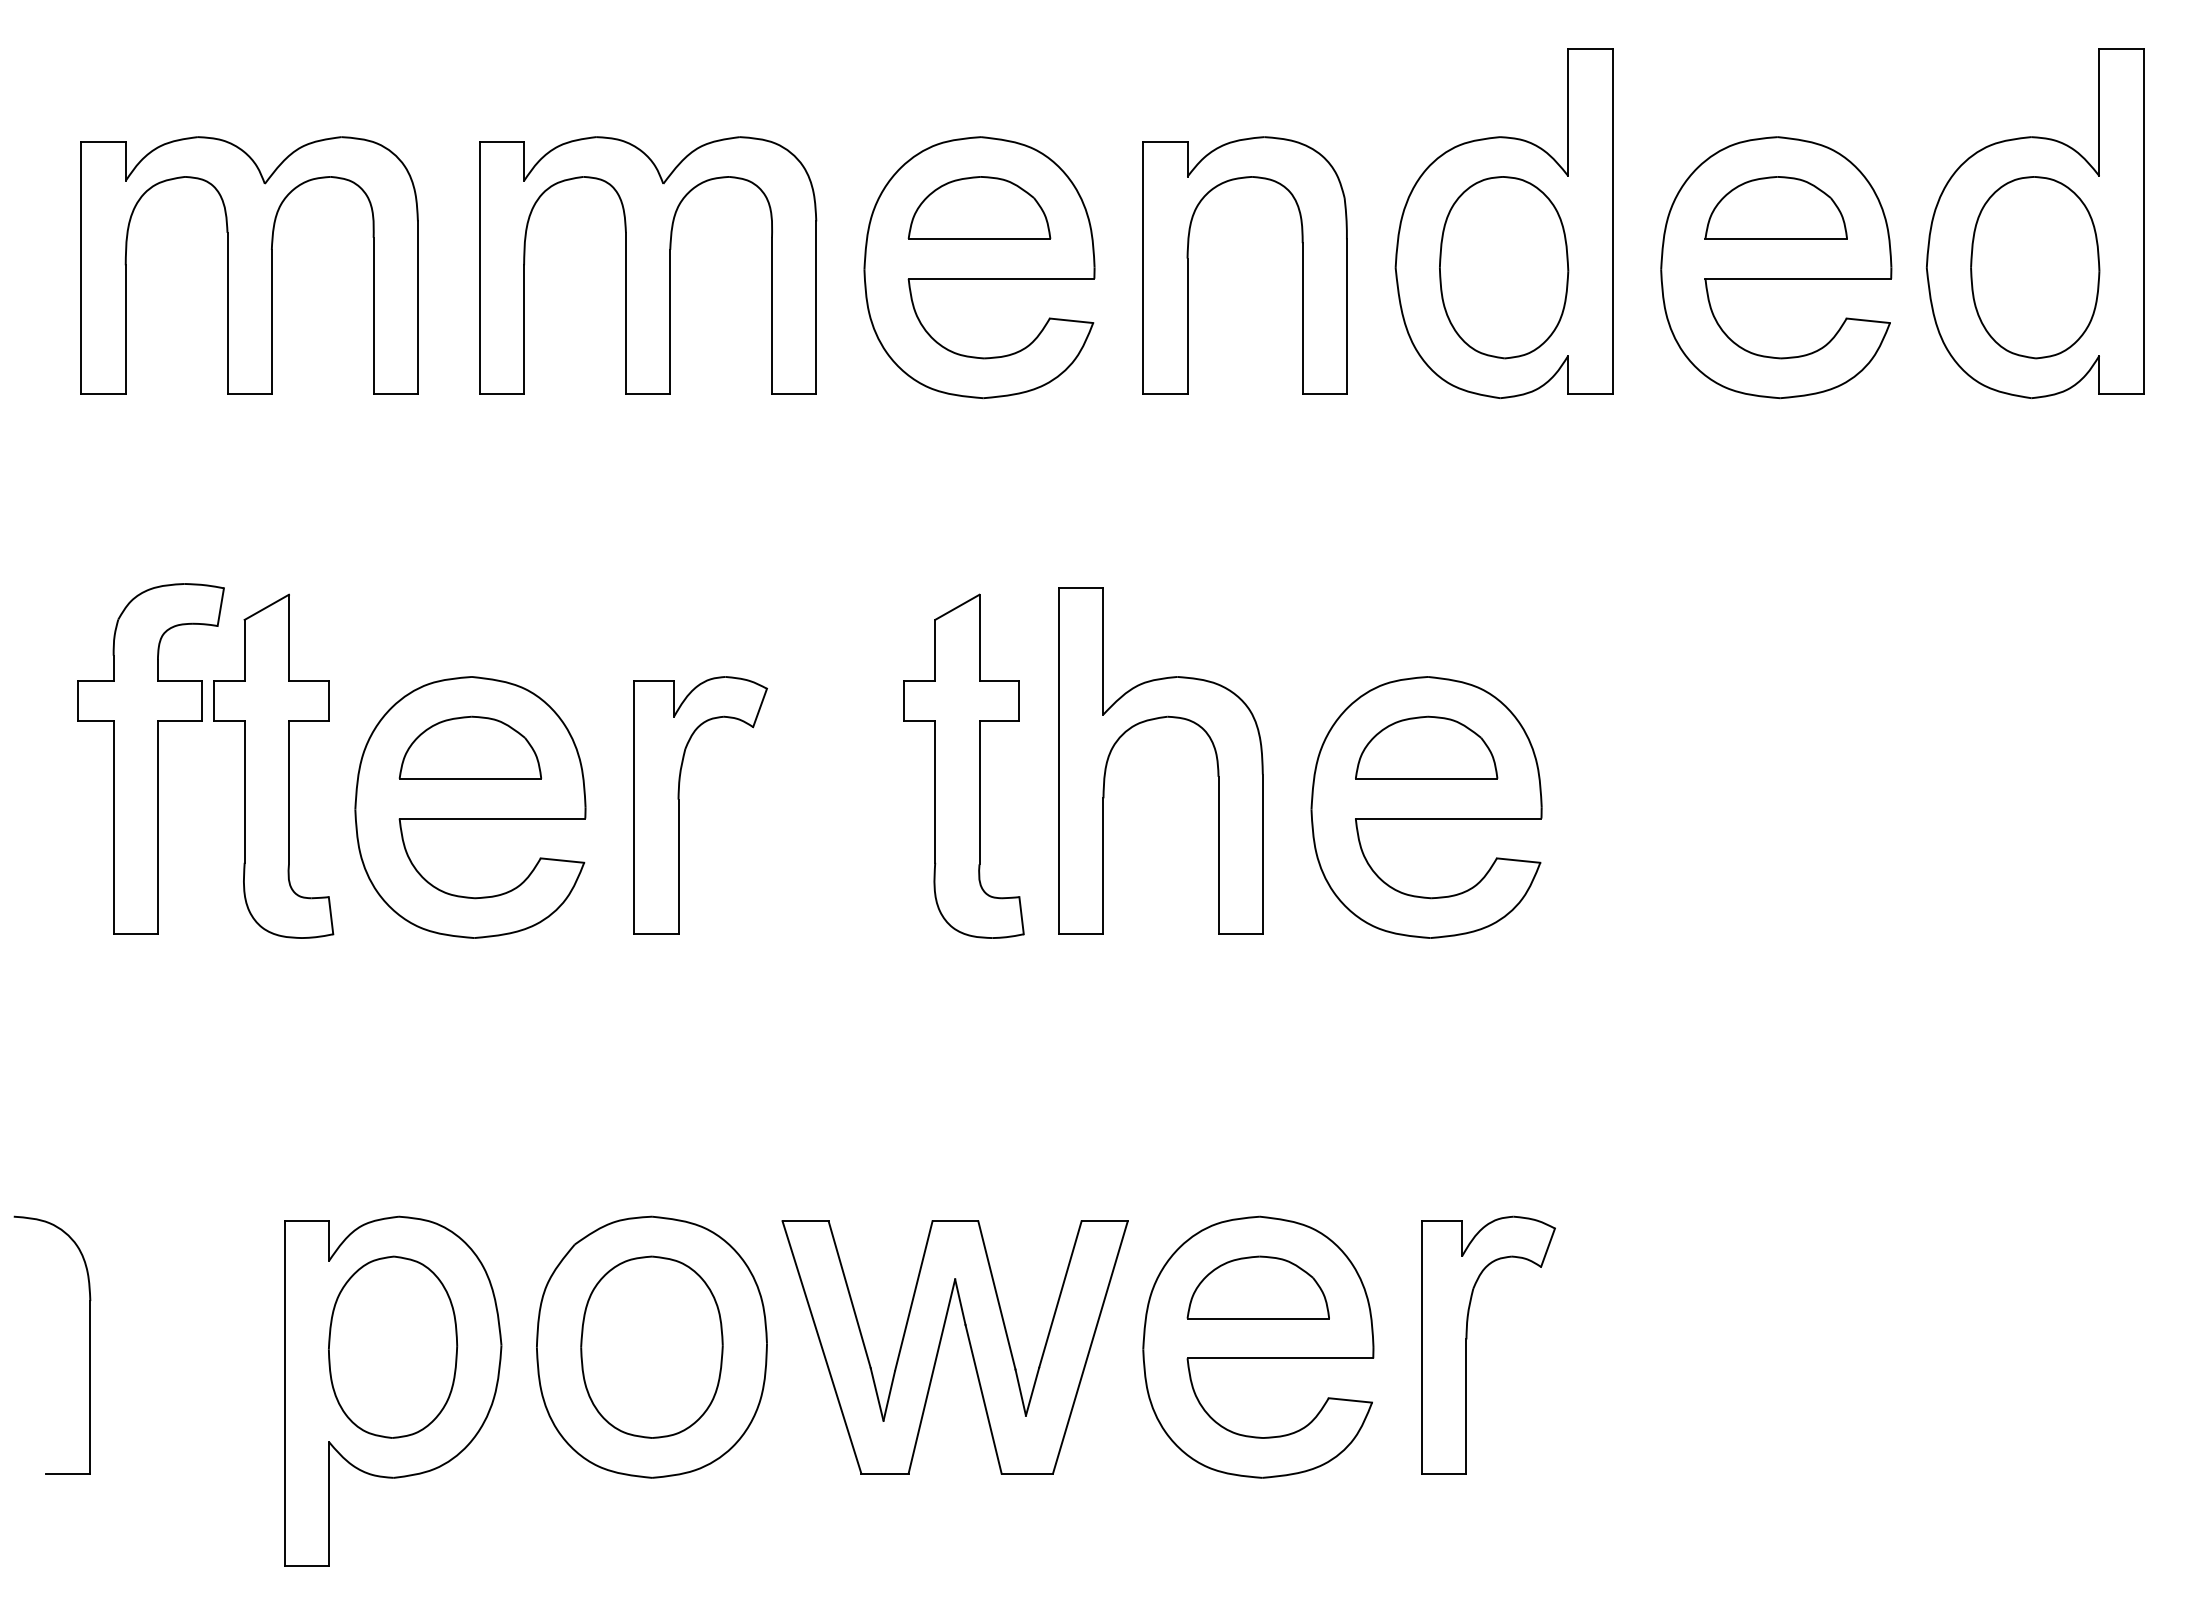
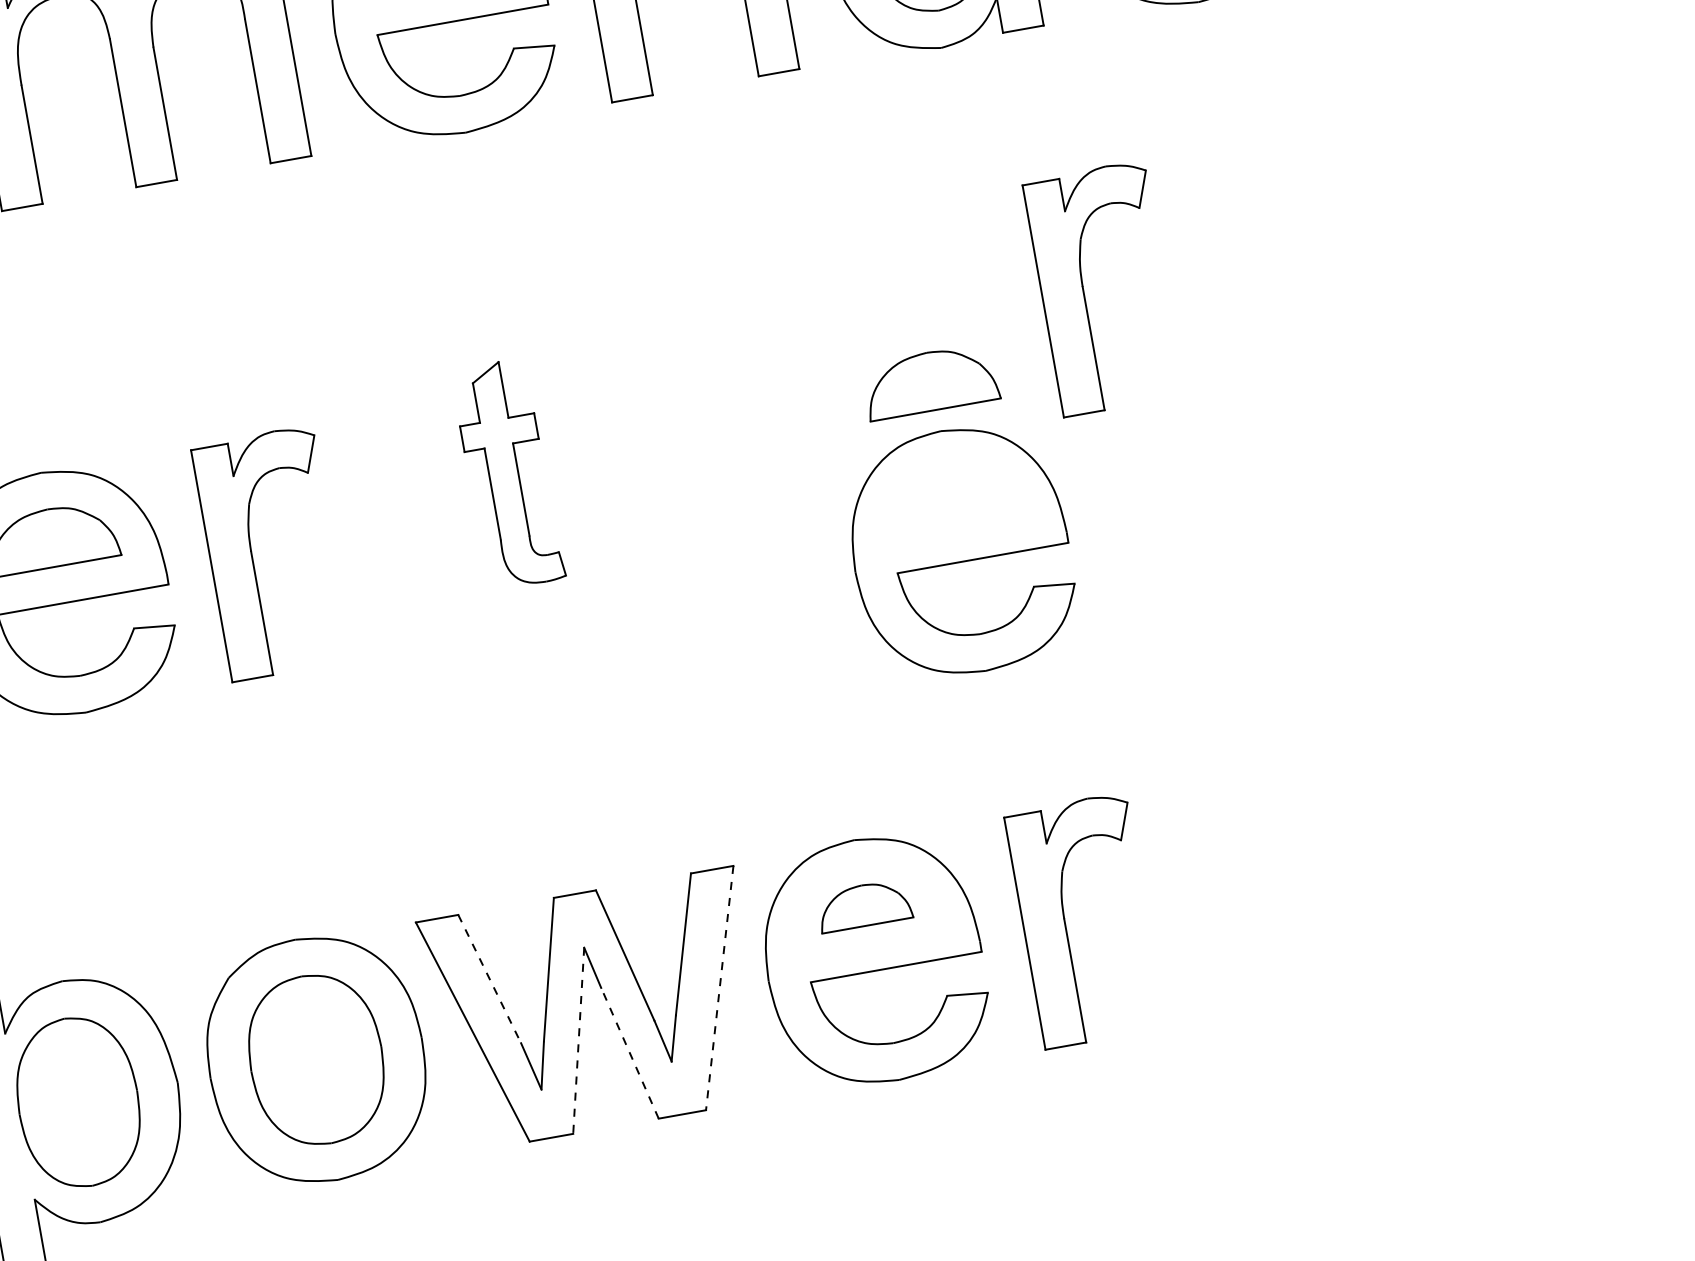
part: (1605, 682) -> (1084, 292), added
part: (1153, 720) -> (675, 401), removed
part: (963, 765) -> (507, 473), size x0.7
part: (1426, 807) -> (960, 551), moved
part: (1257, 1287) -> (863, 905), size x0.7
line: (849, 1295) -> (489, 979), solid -> dashed
line: (1090, 1347) -> (719, 988), solid -> dashed
line: (931, 1376) -> (578, 1040), solid -> dashed
line: (983, 1398) -> (629, 1052), solid -> dashed

